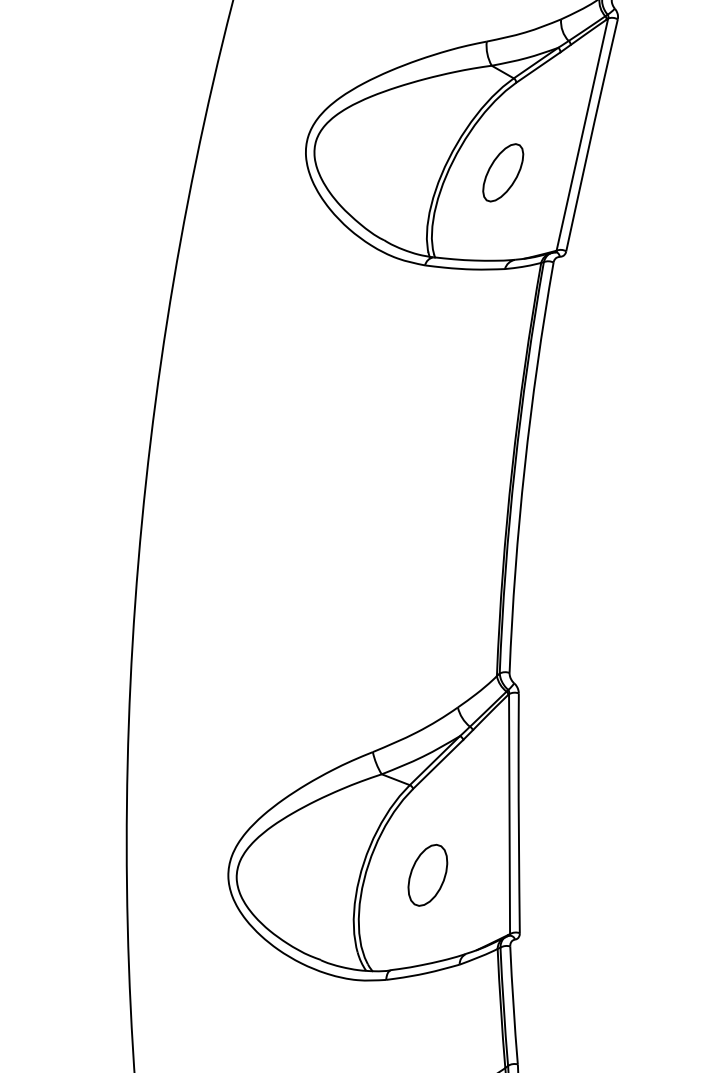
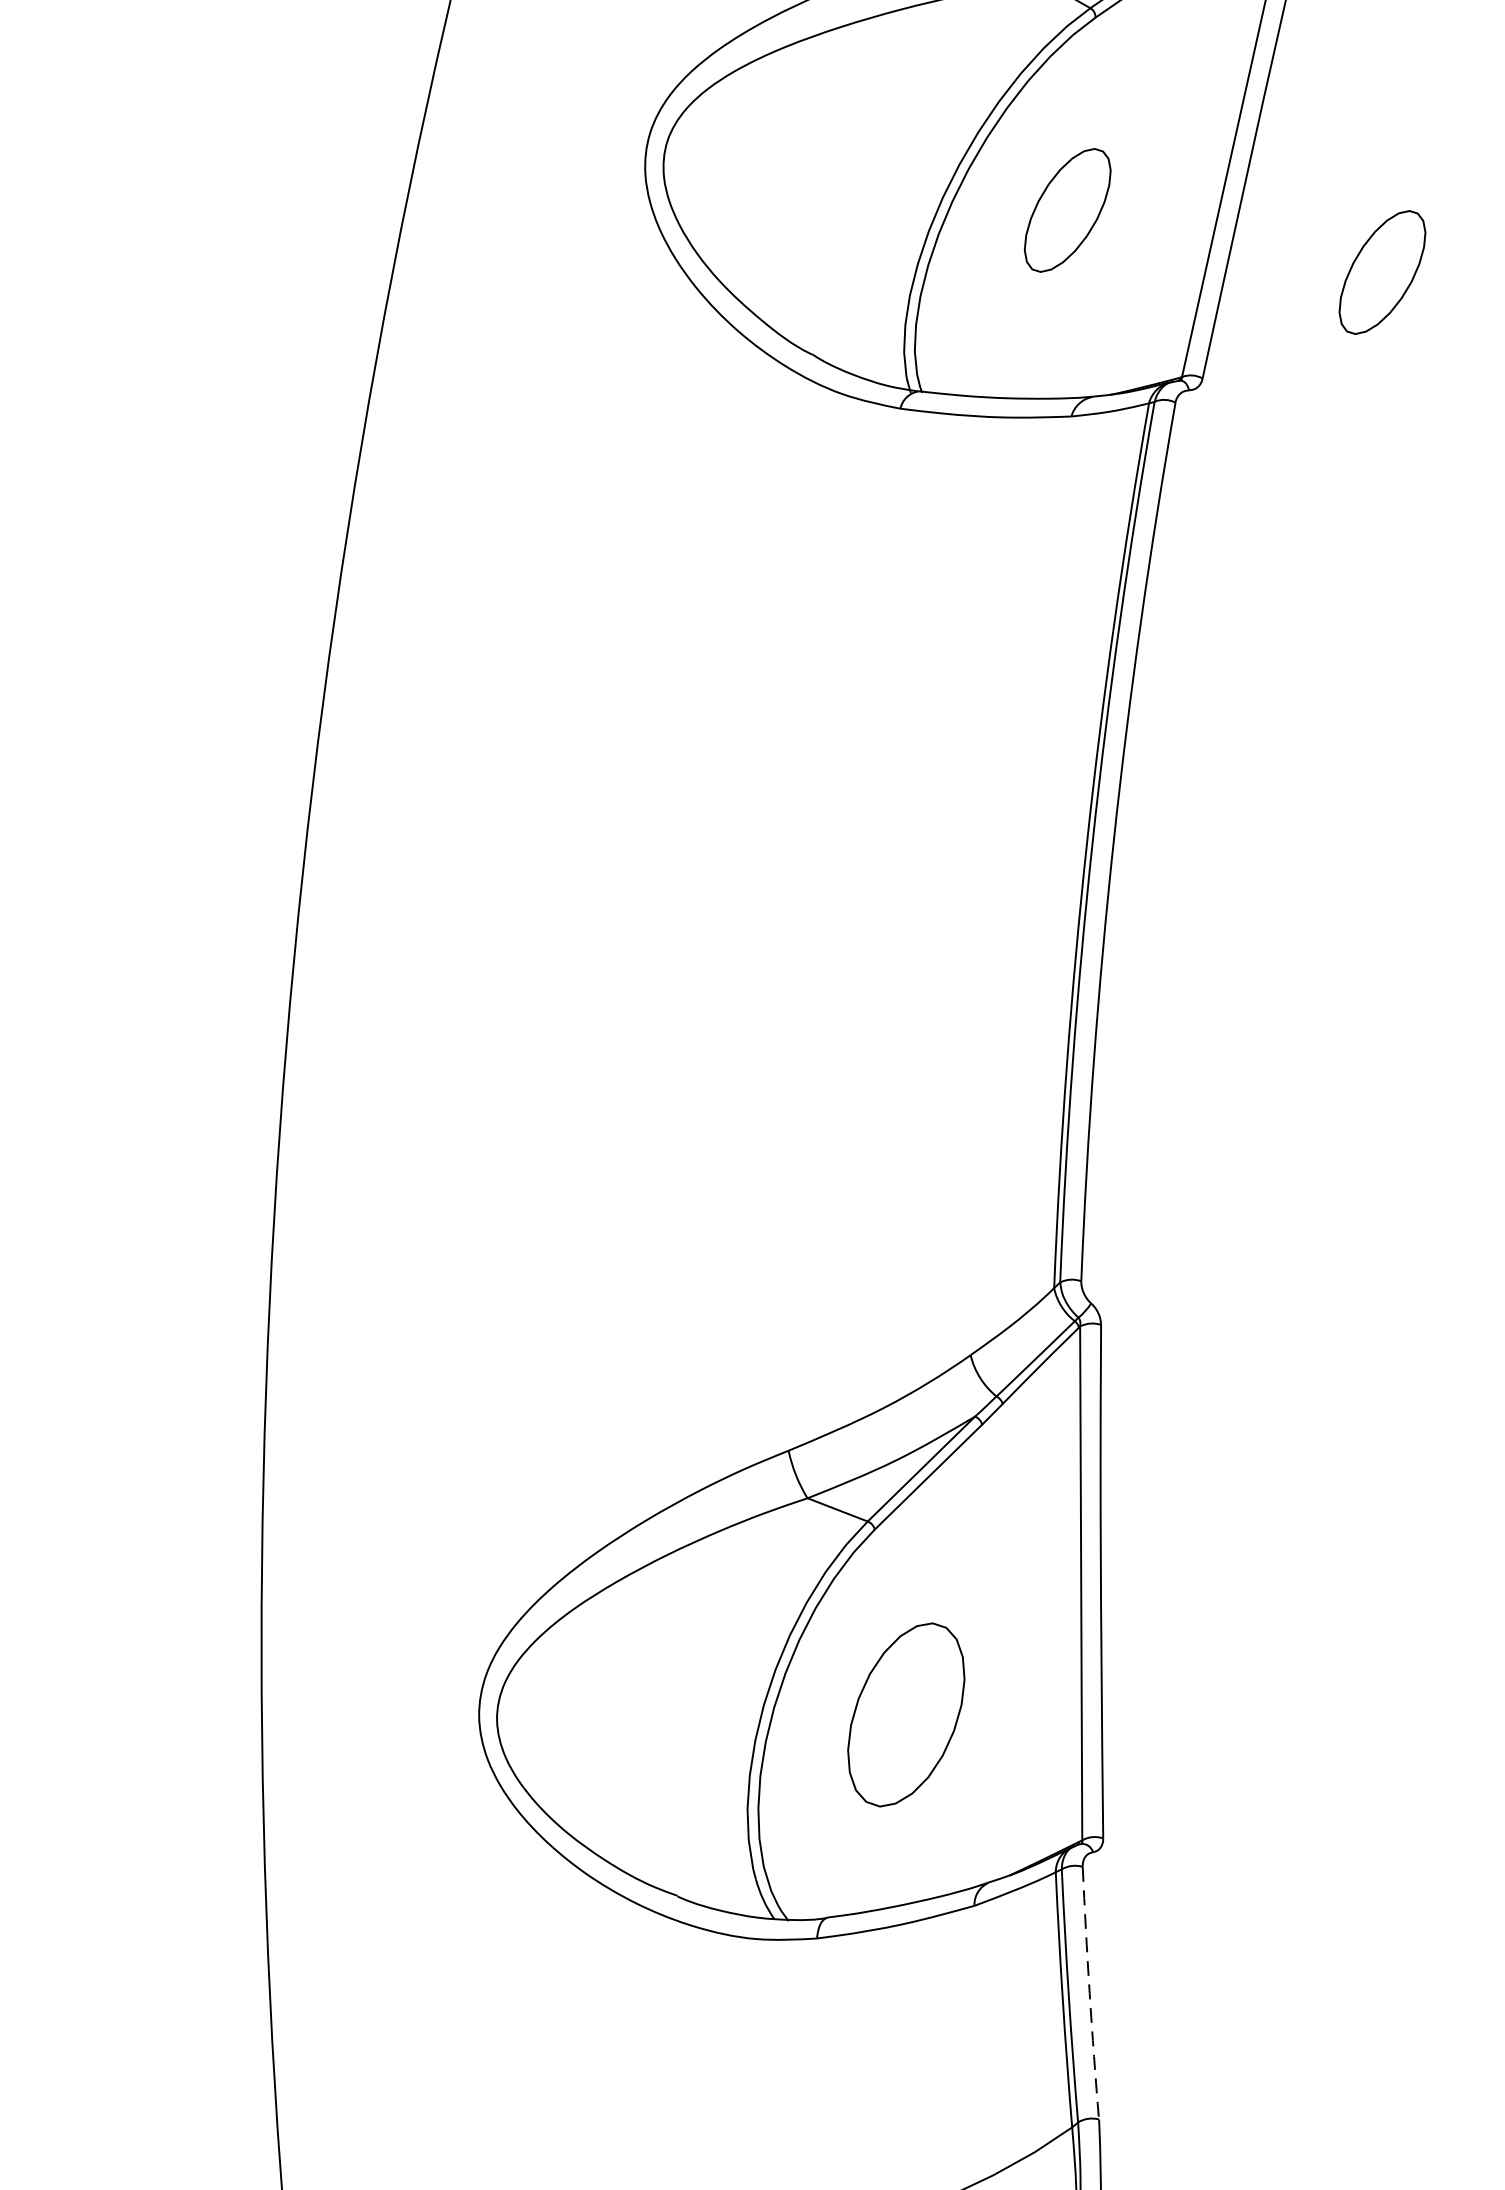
part: (650, 201) -> (1383, 271), added
part: (427, 874) -> (905, 1712), size x1.4
arc: (513, 1005) -> (1089, 1993), solid -> dashed

